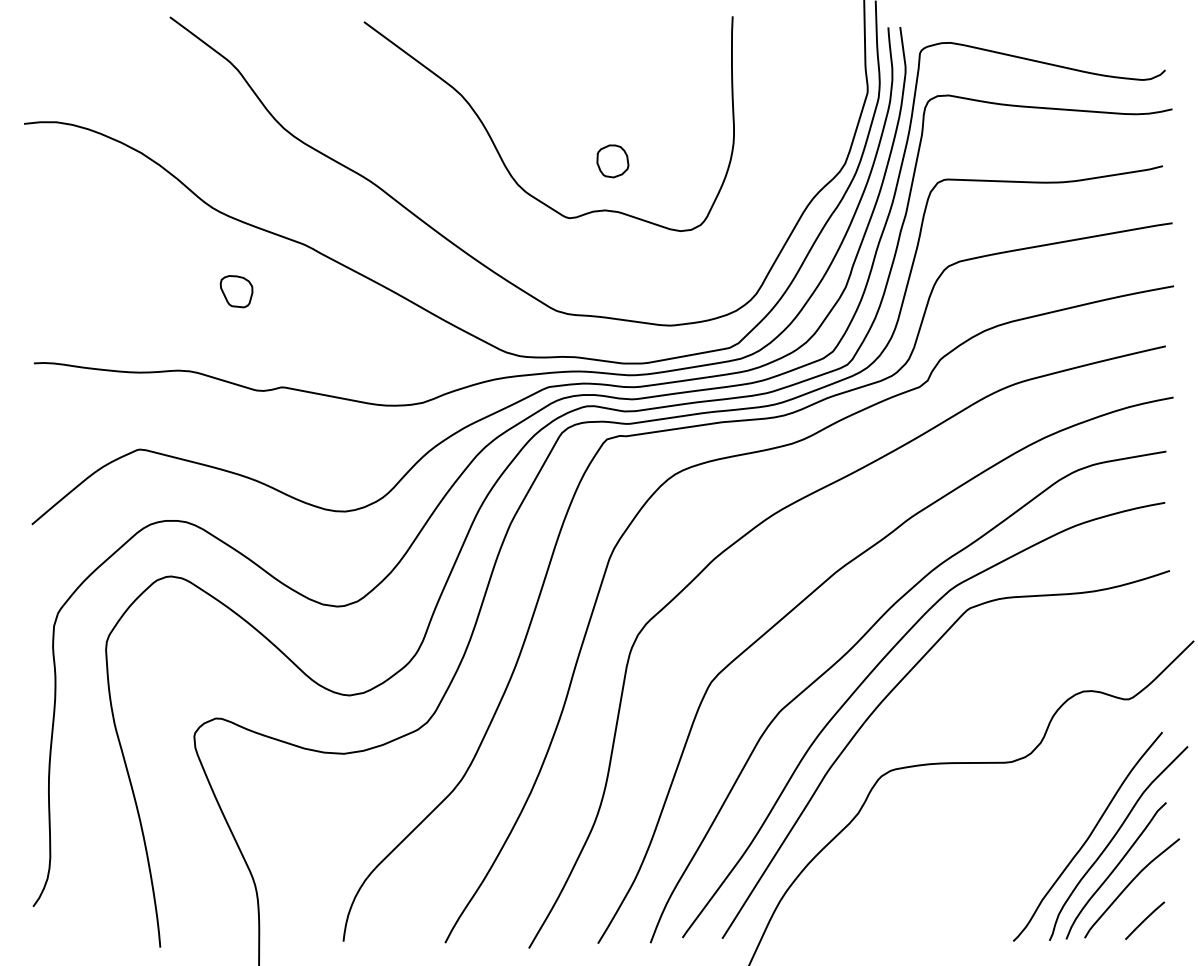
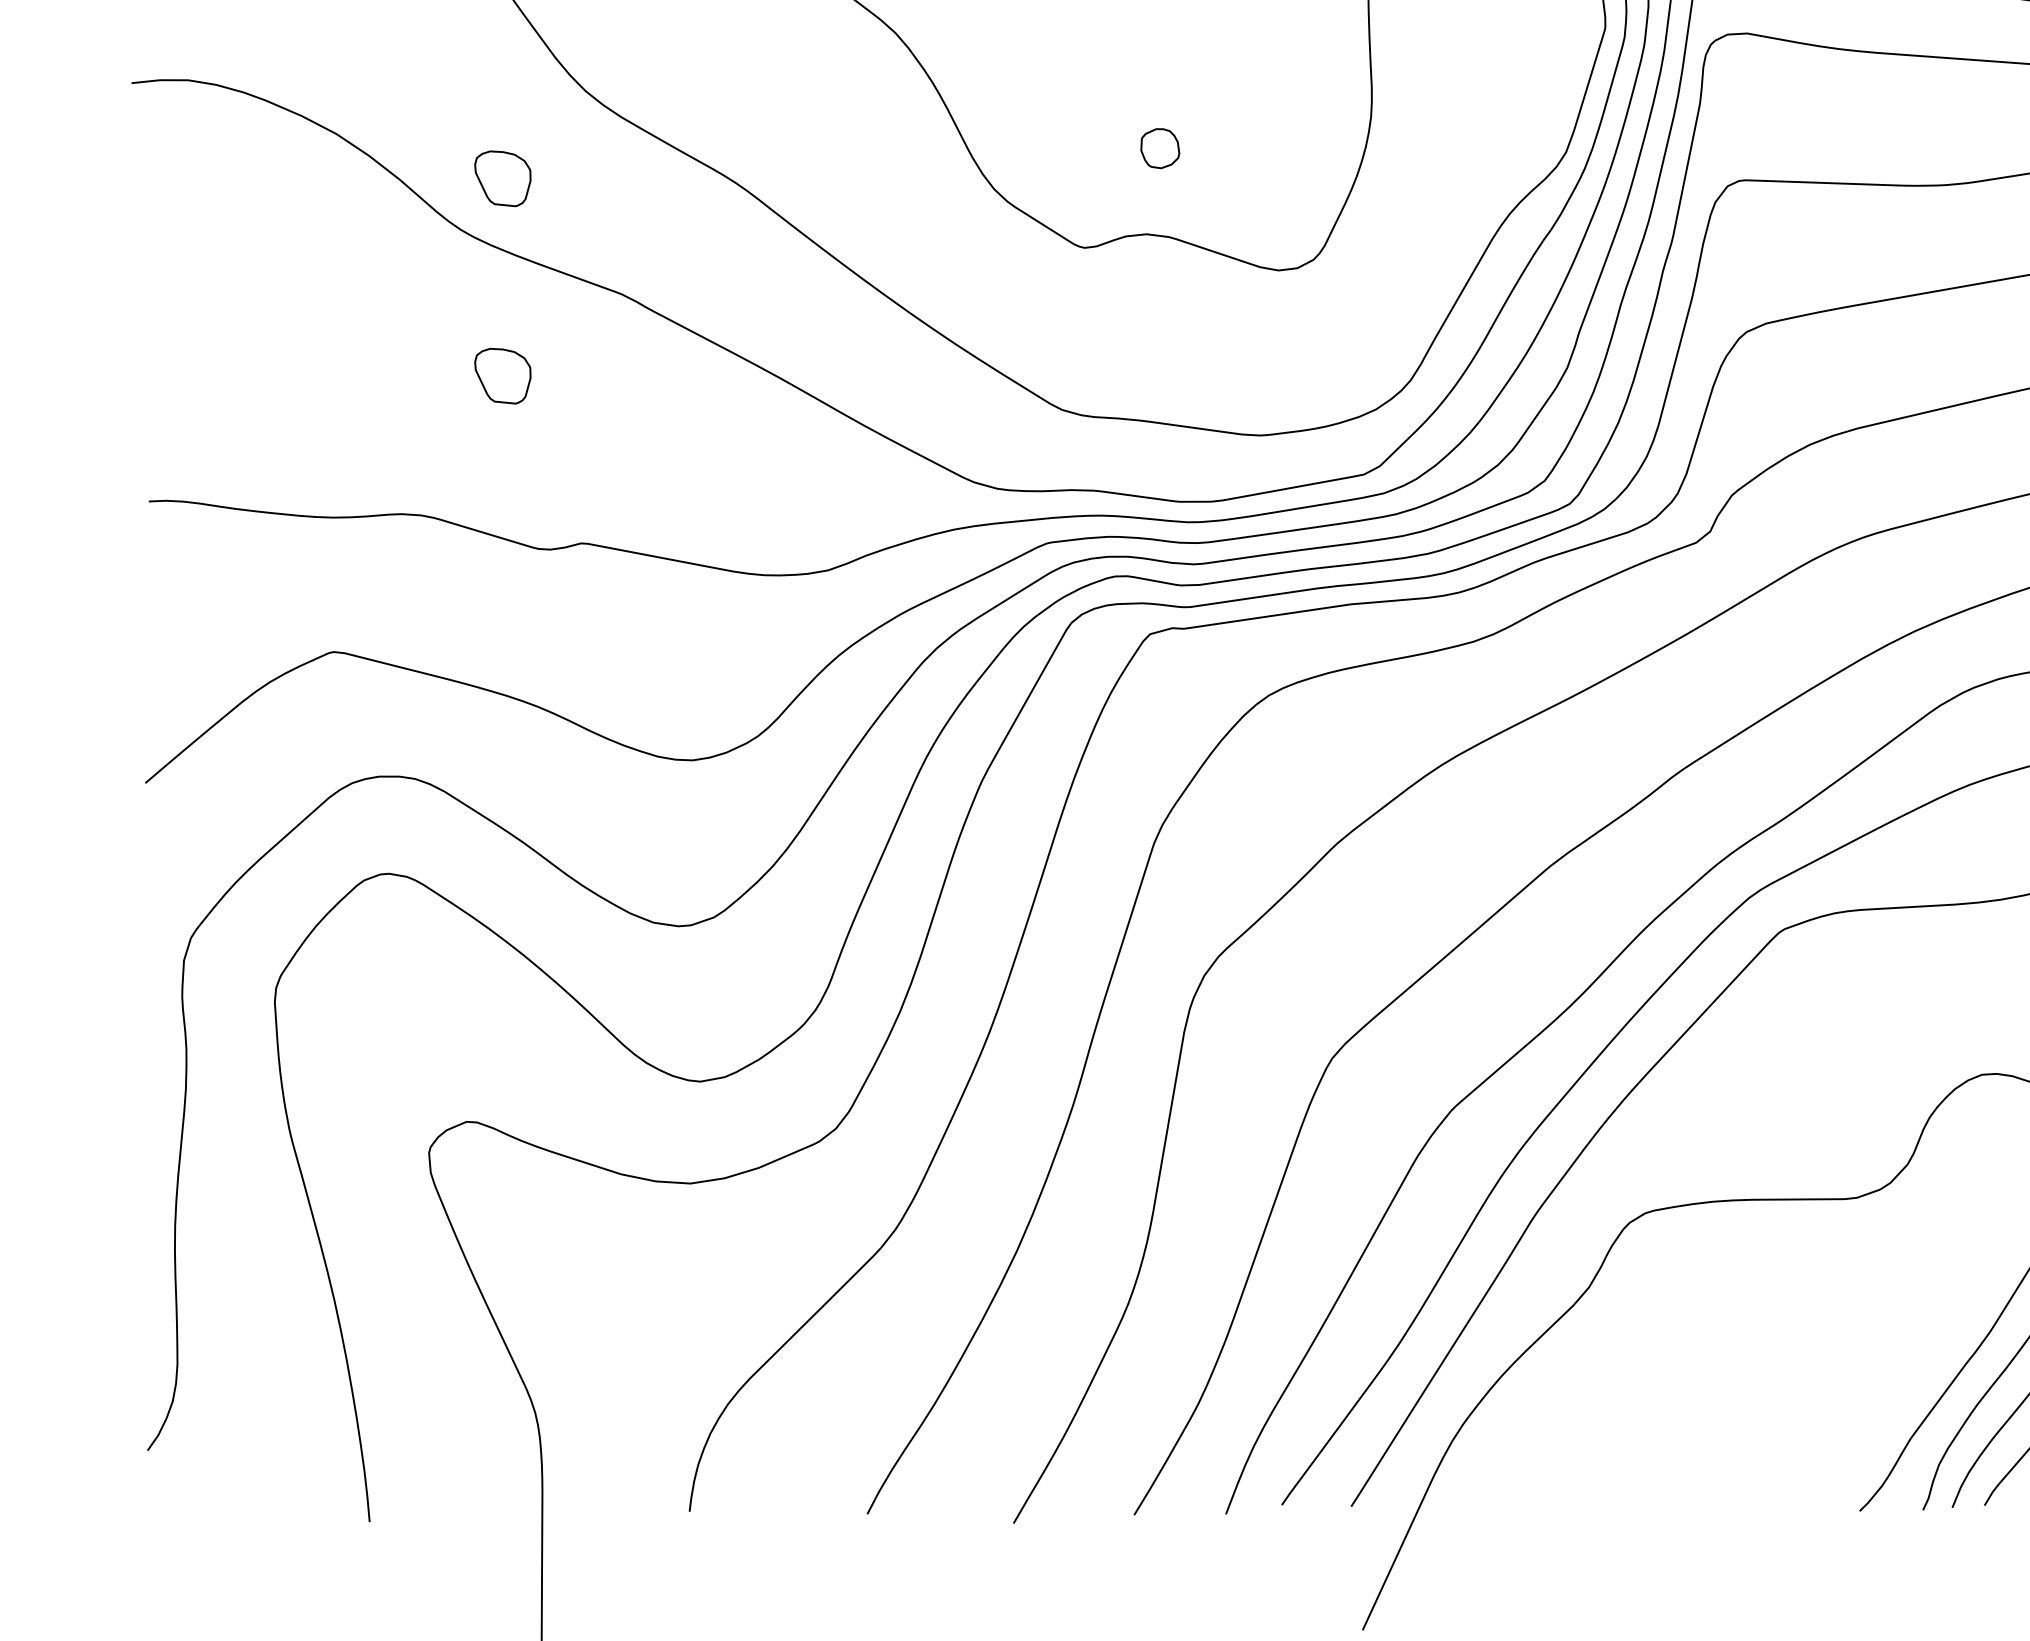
part: (612, 161) -> (1159, 148), size x0.7
part: (236, 178) -> (502, 178), added

